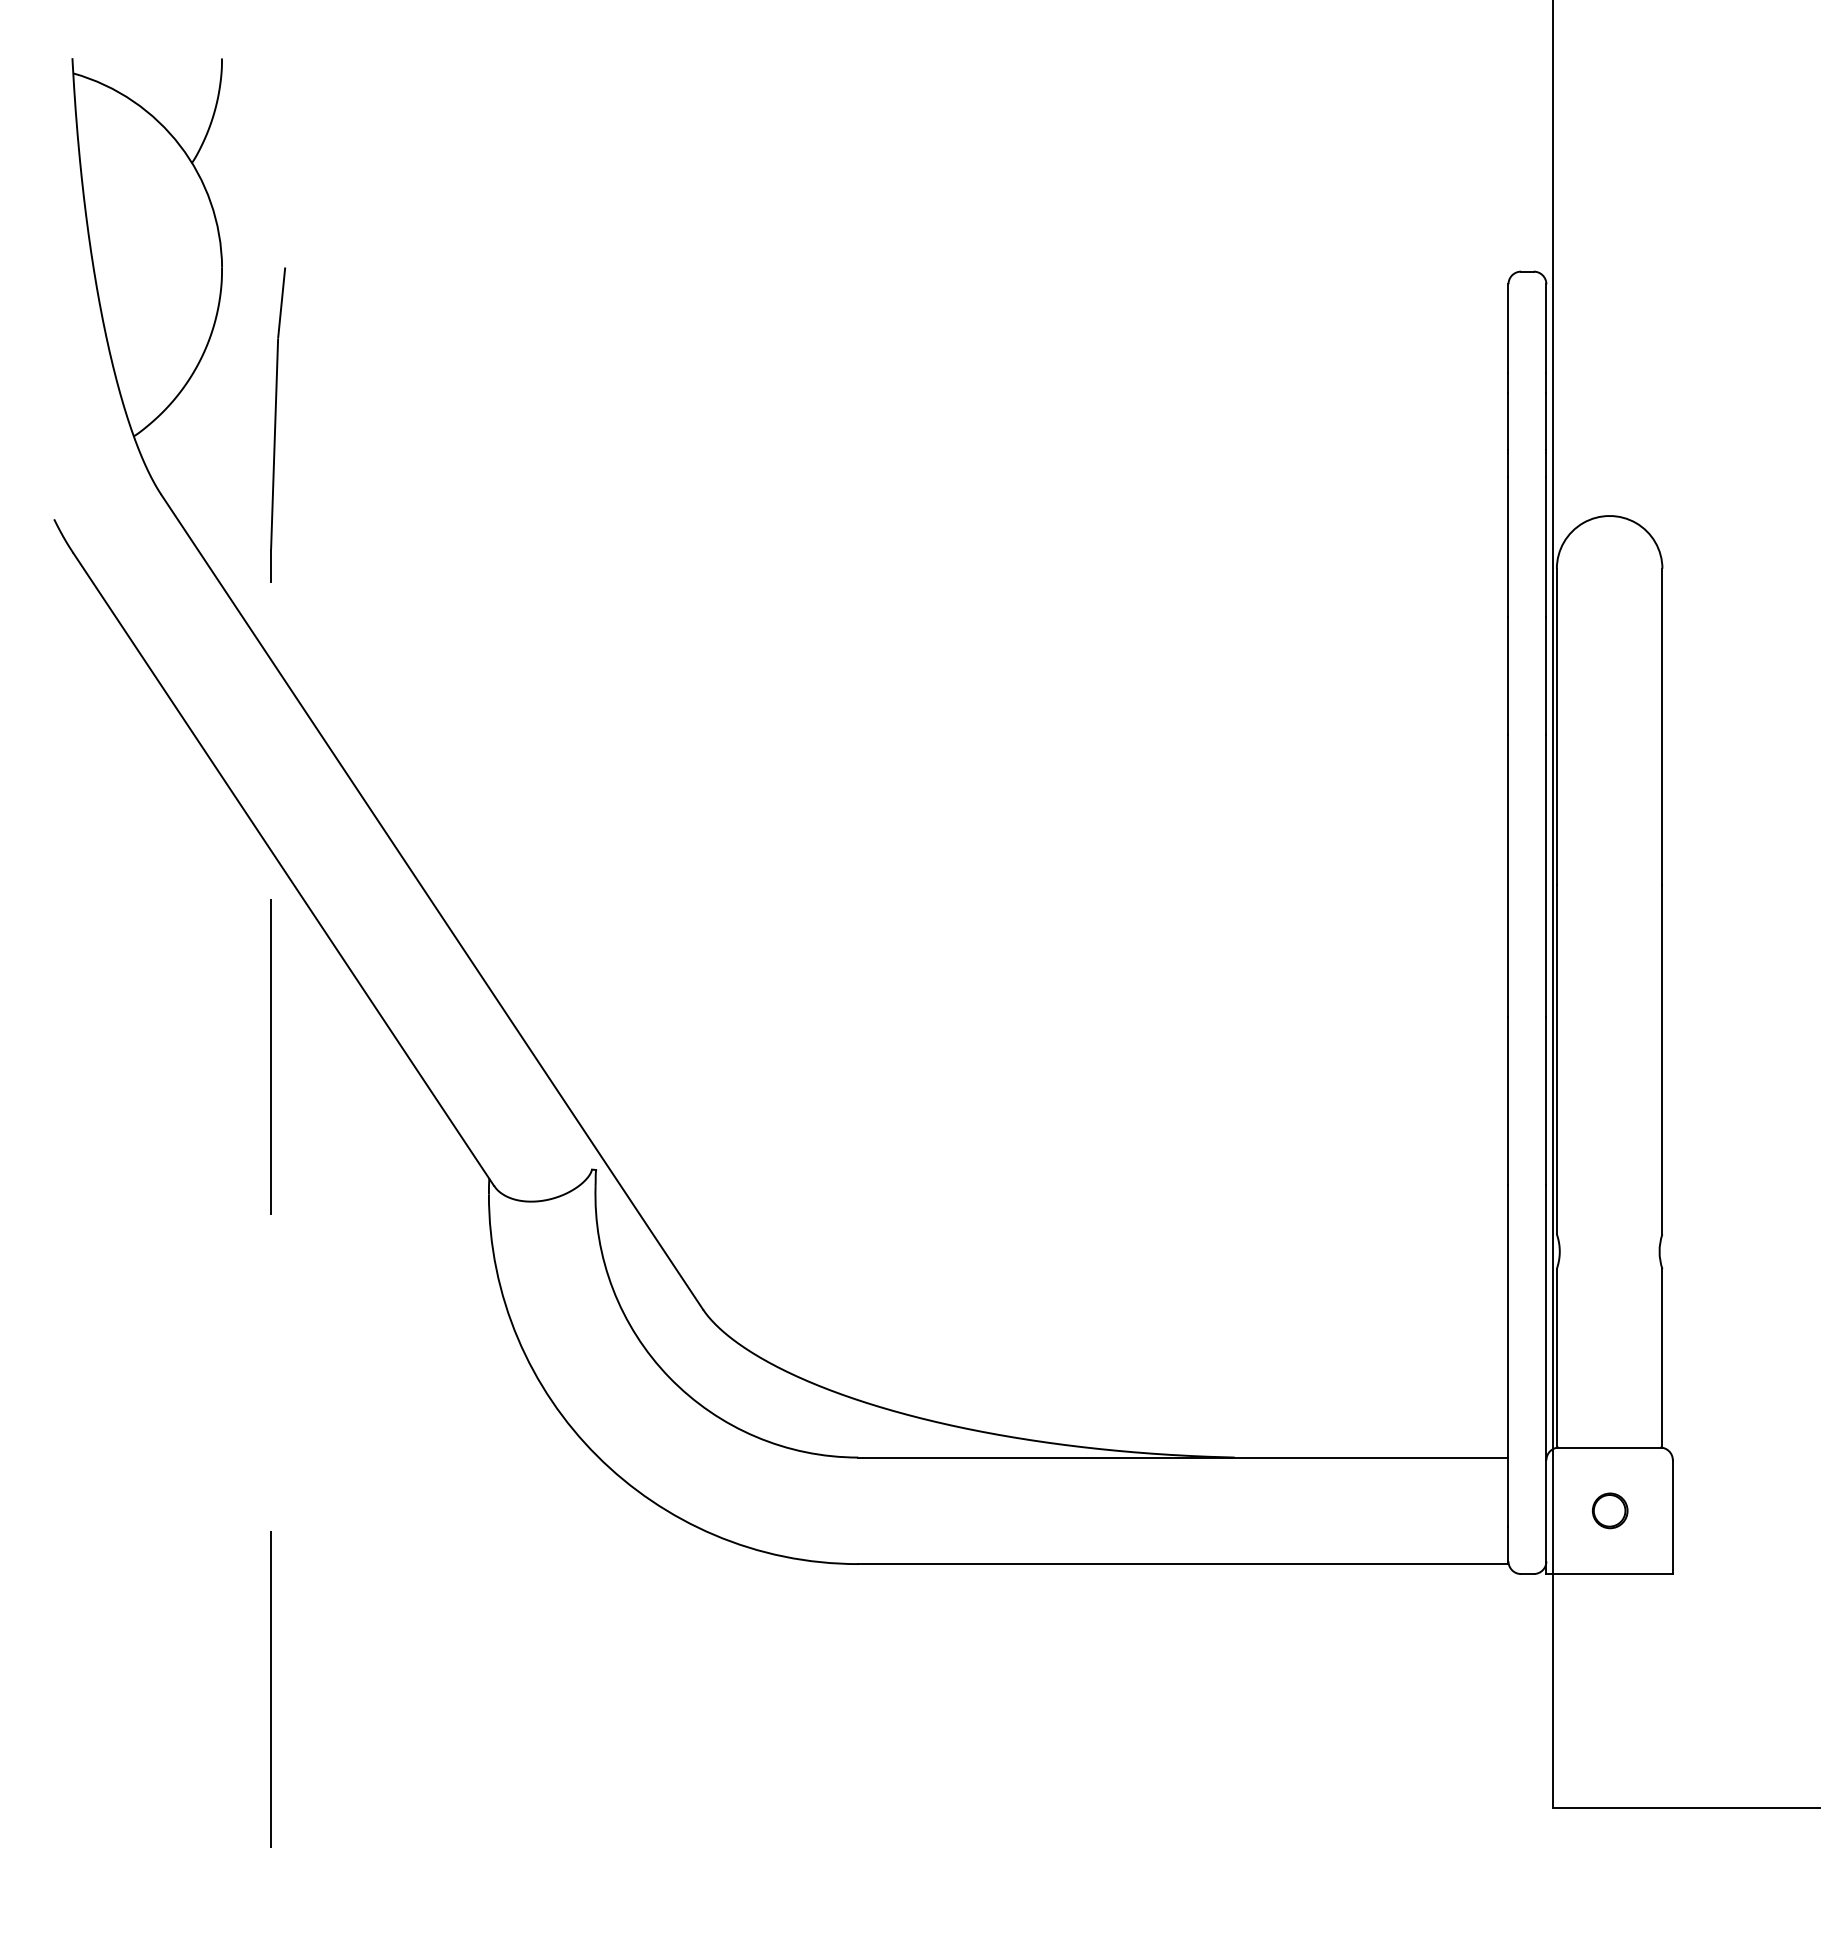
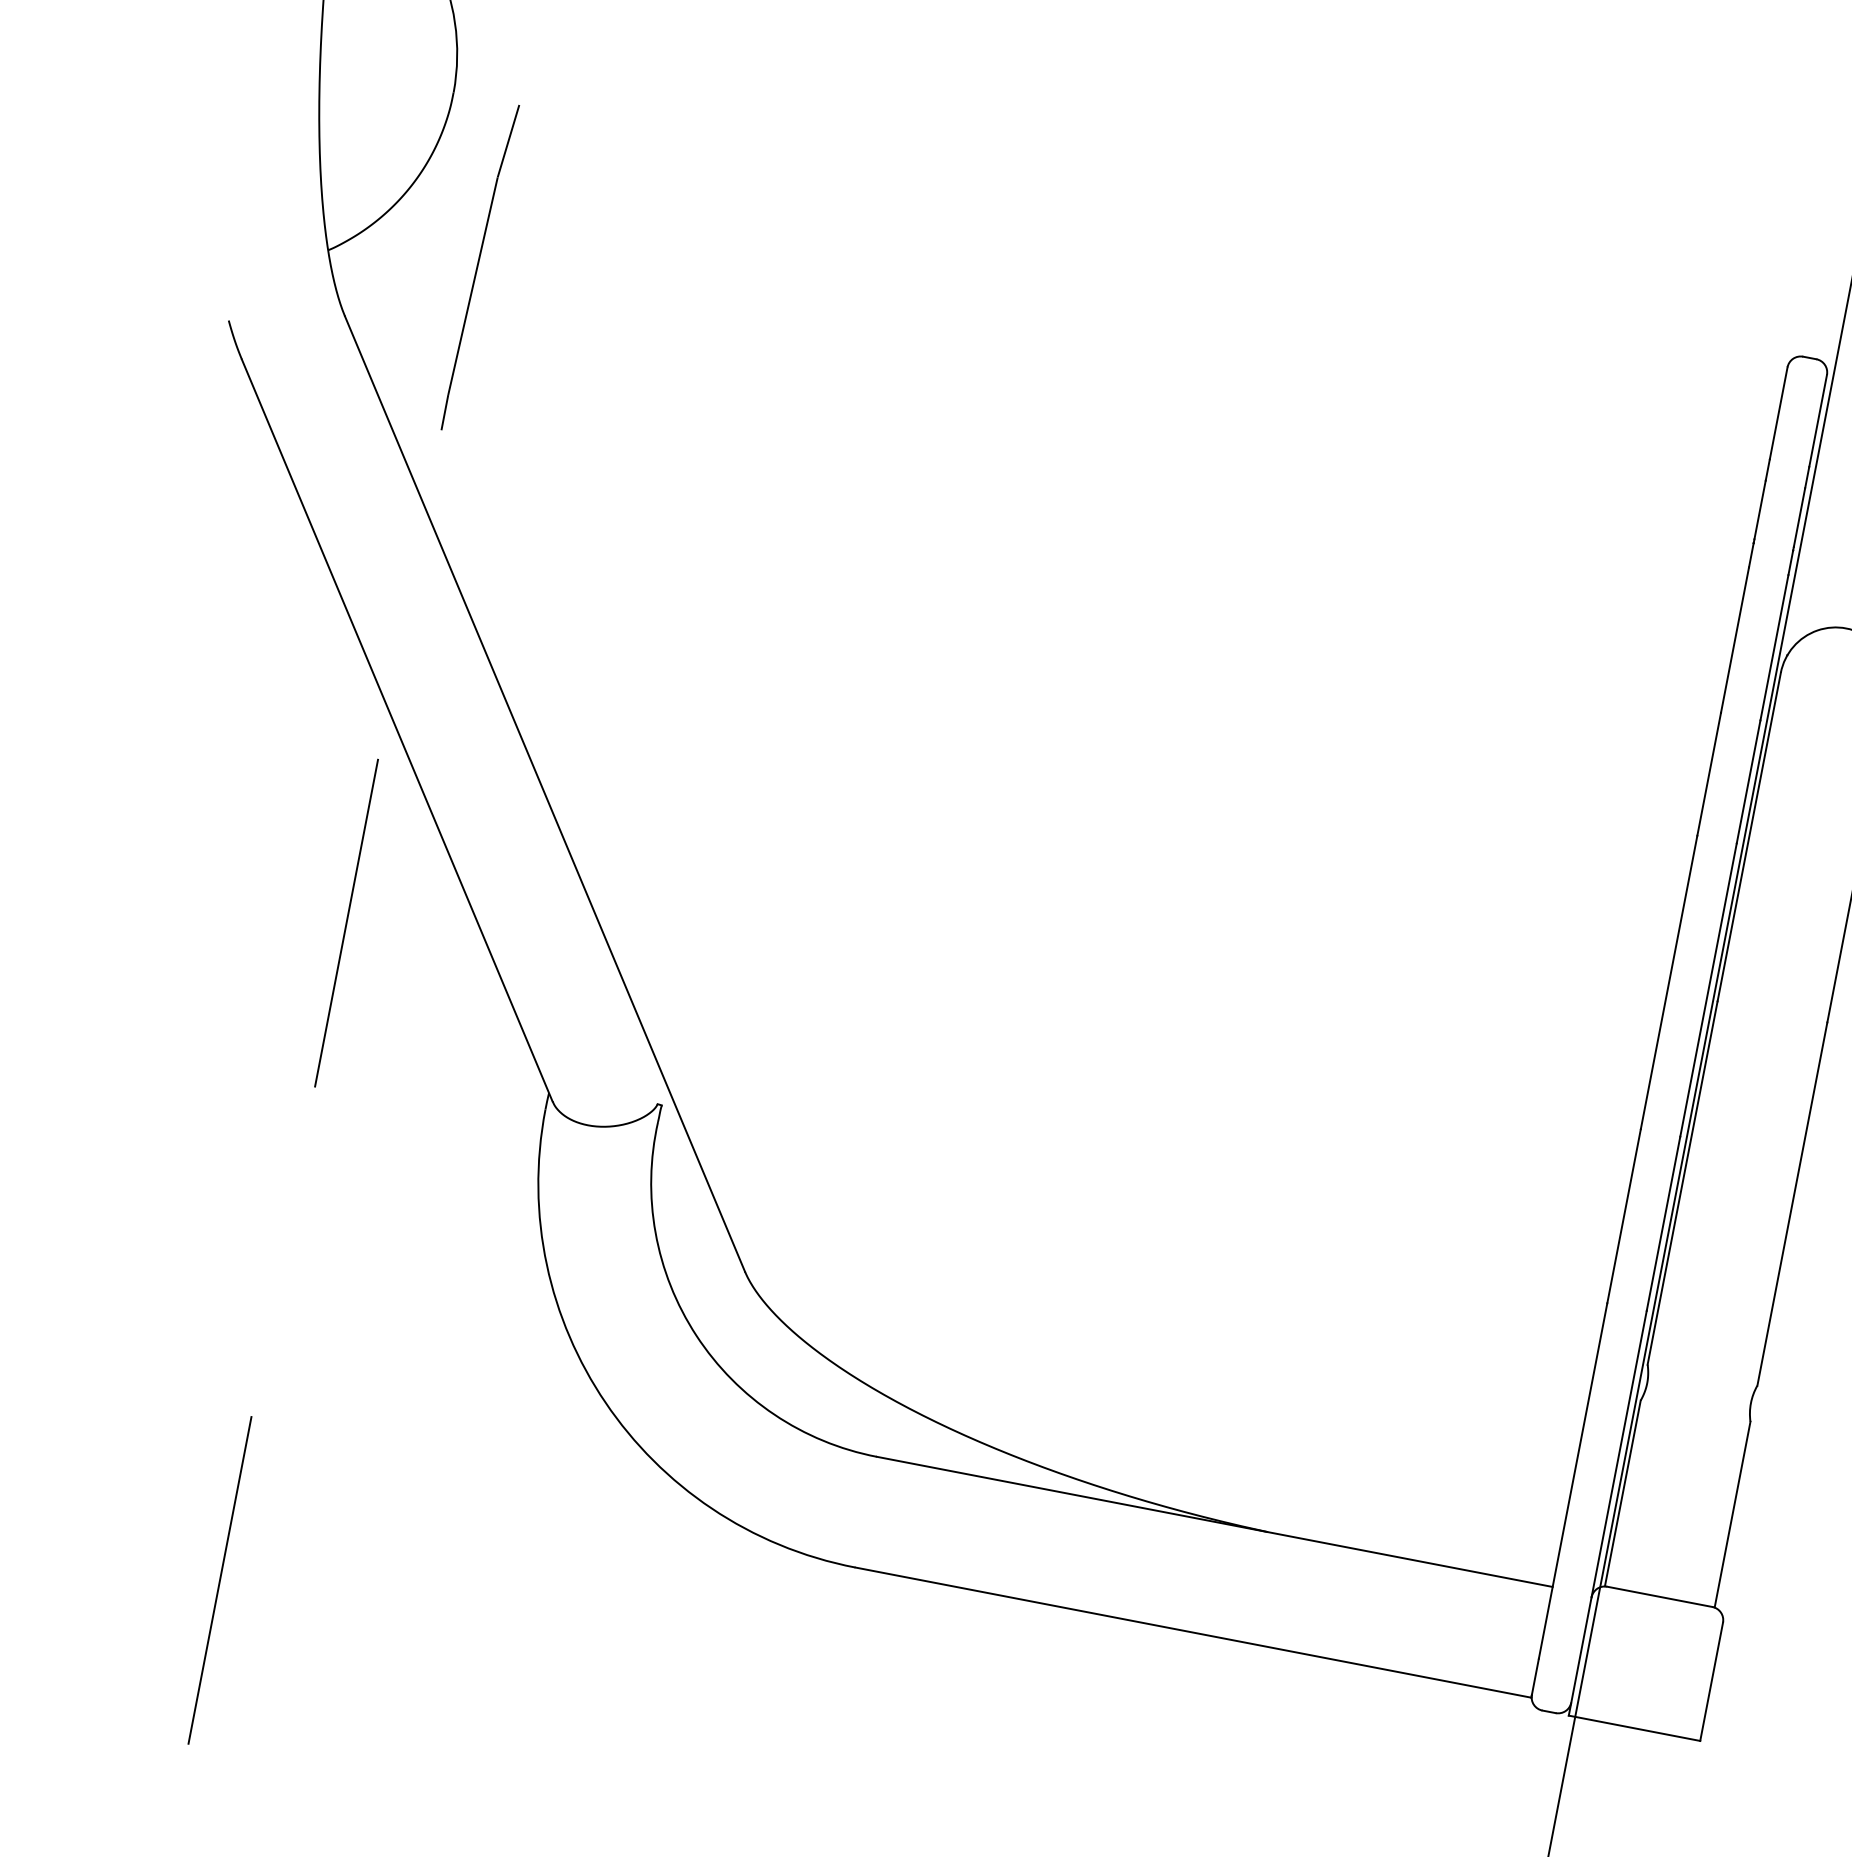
part: (1609, 1510) -> (1647, 1662), removed

